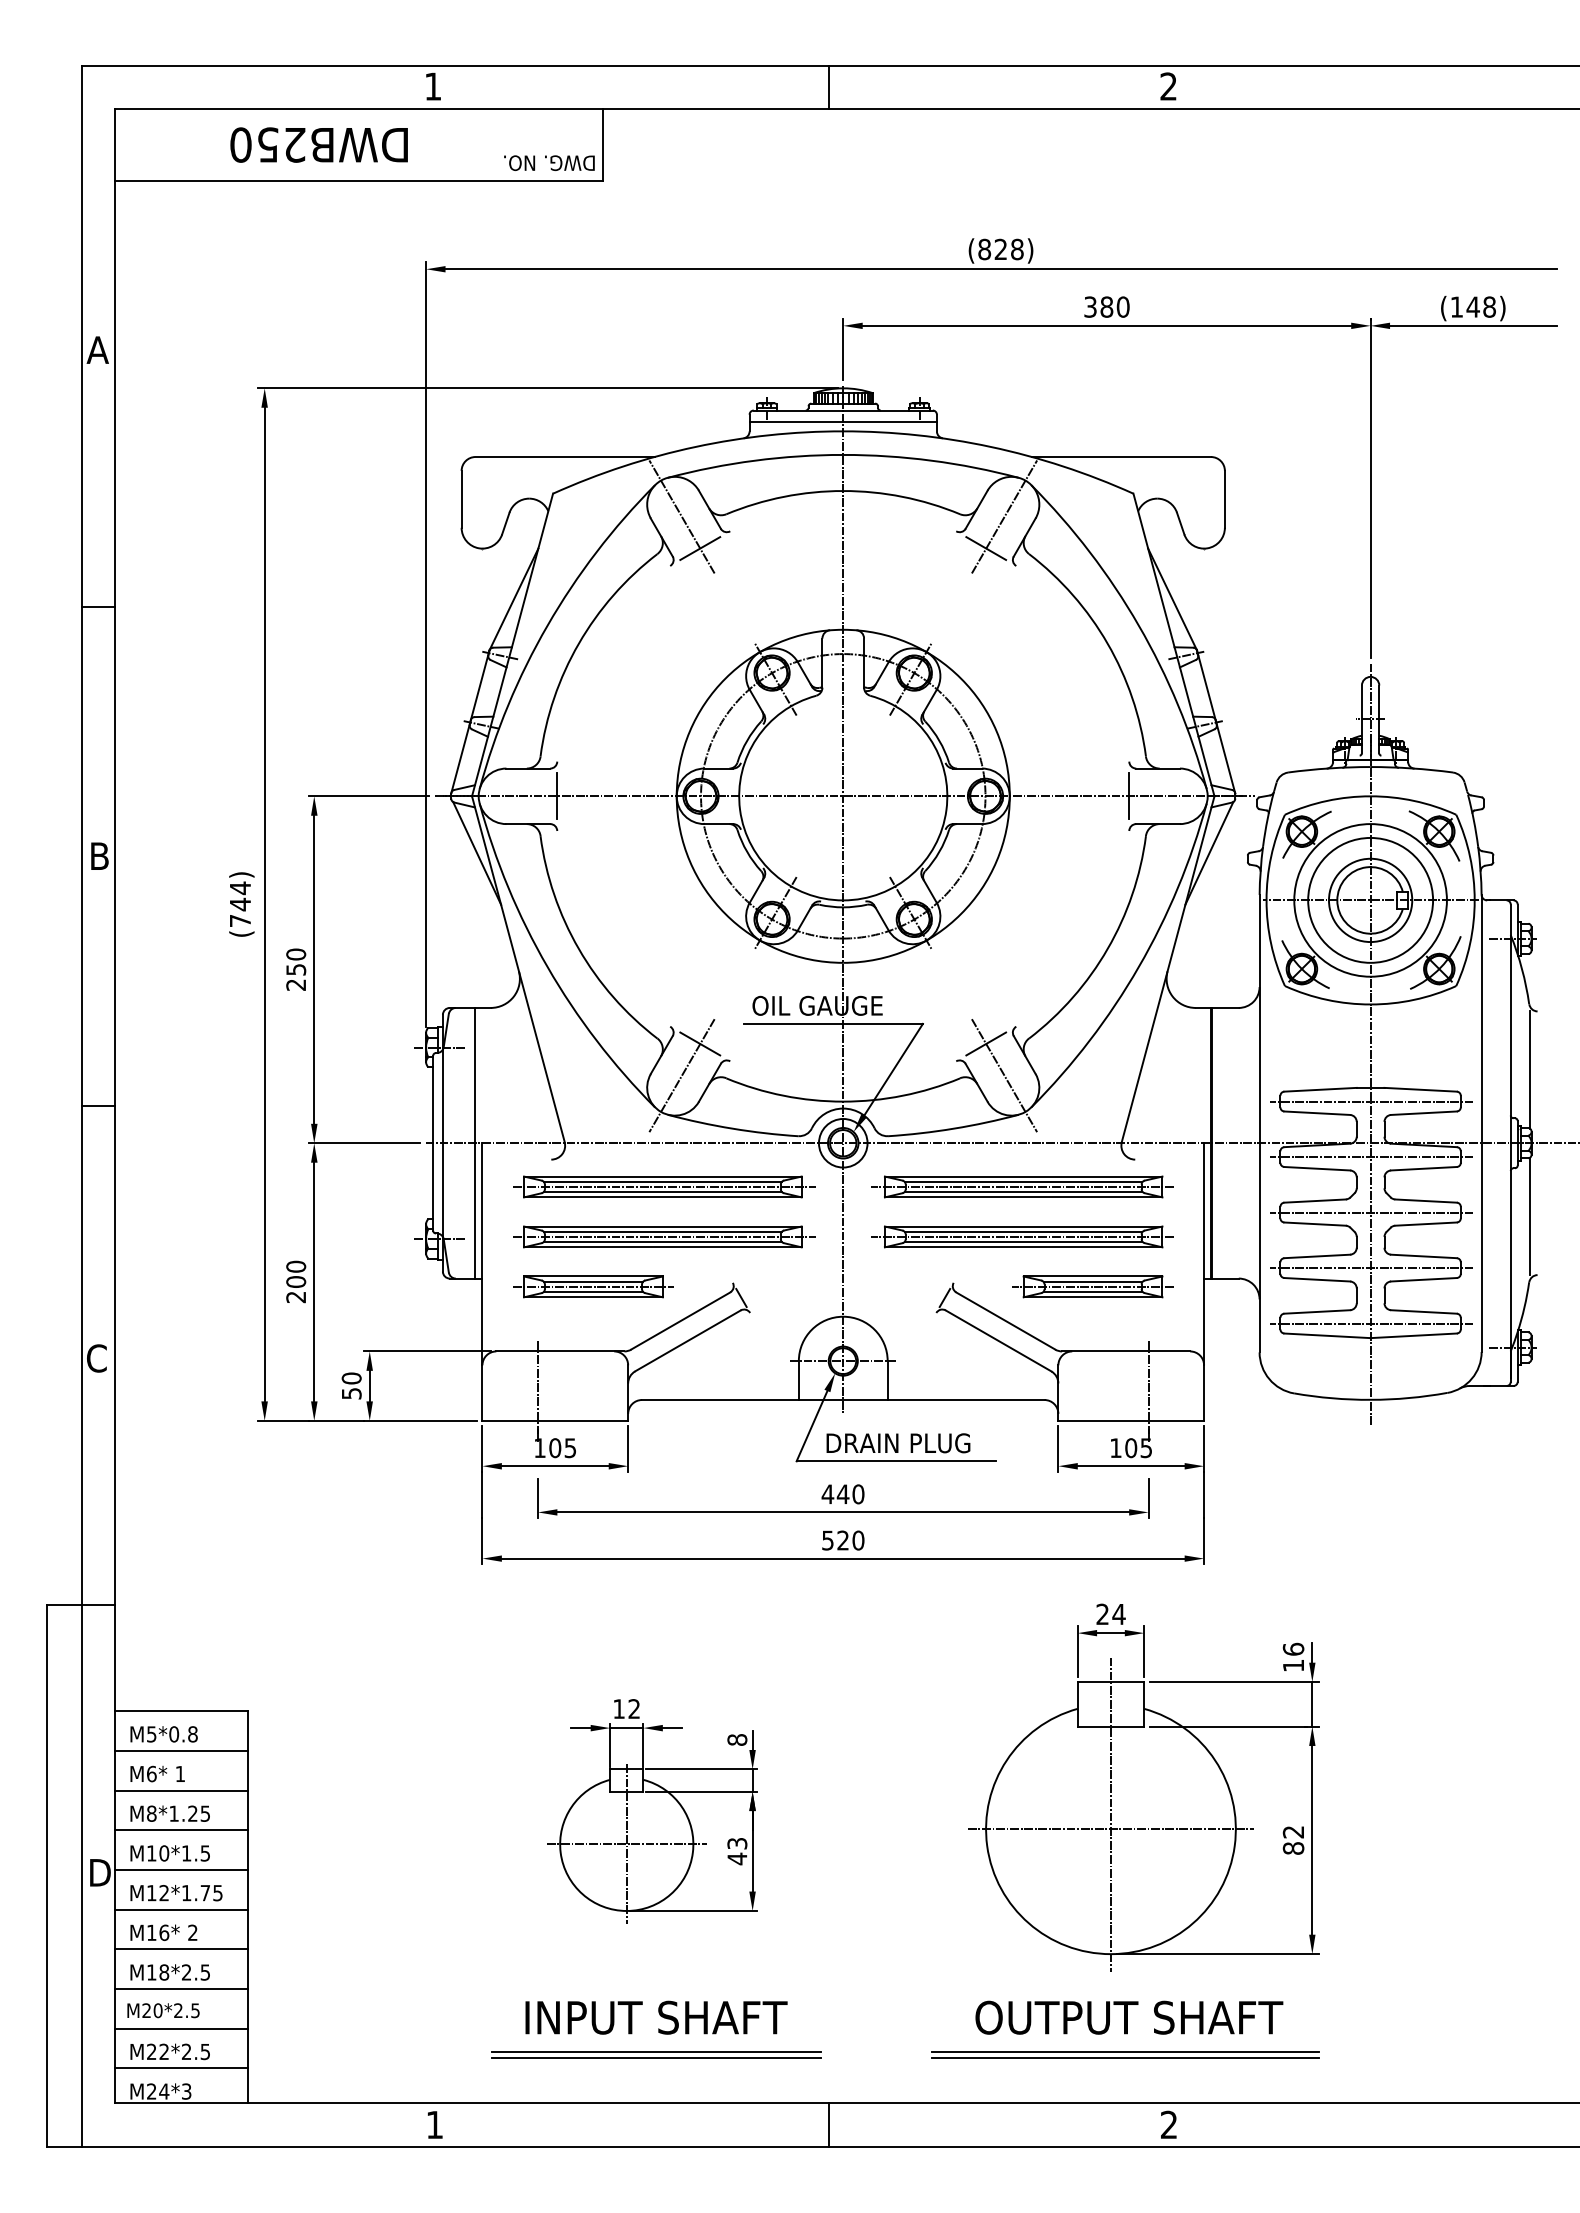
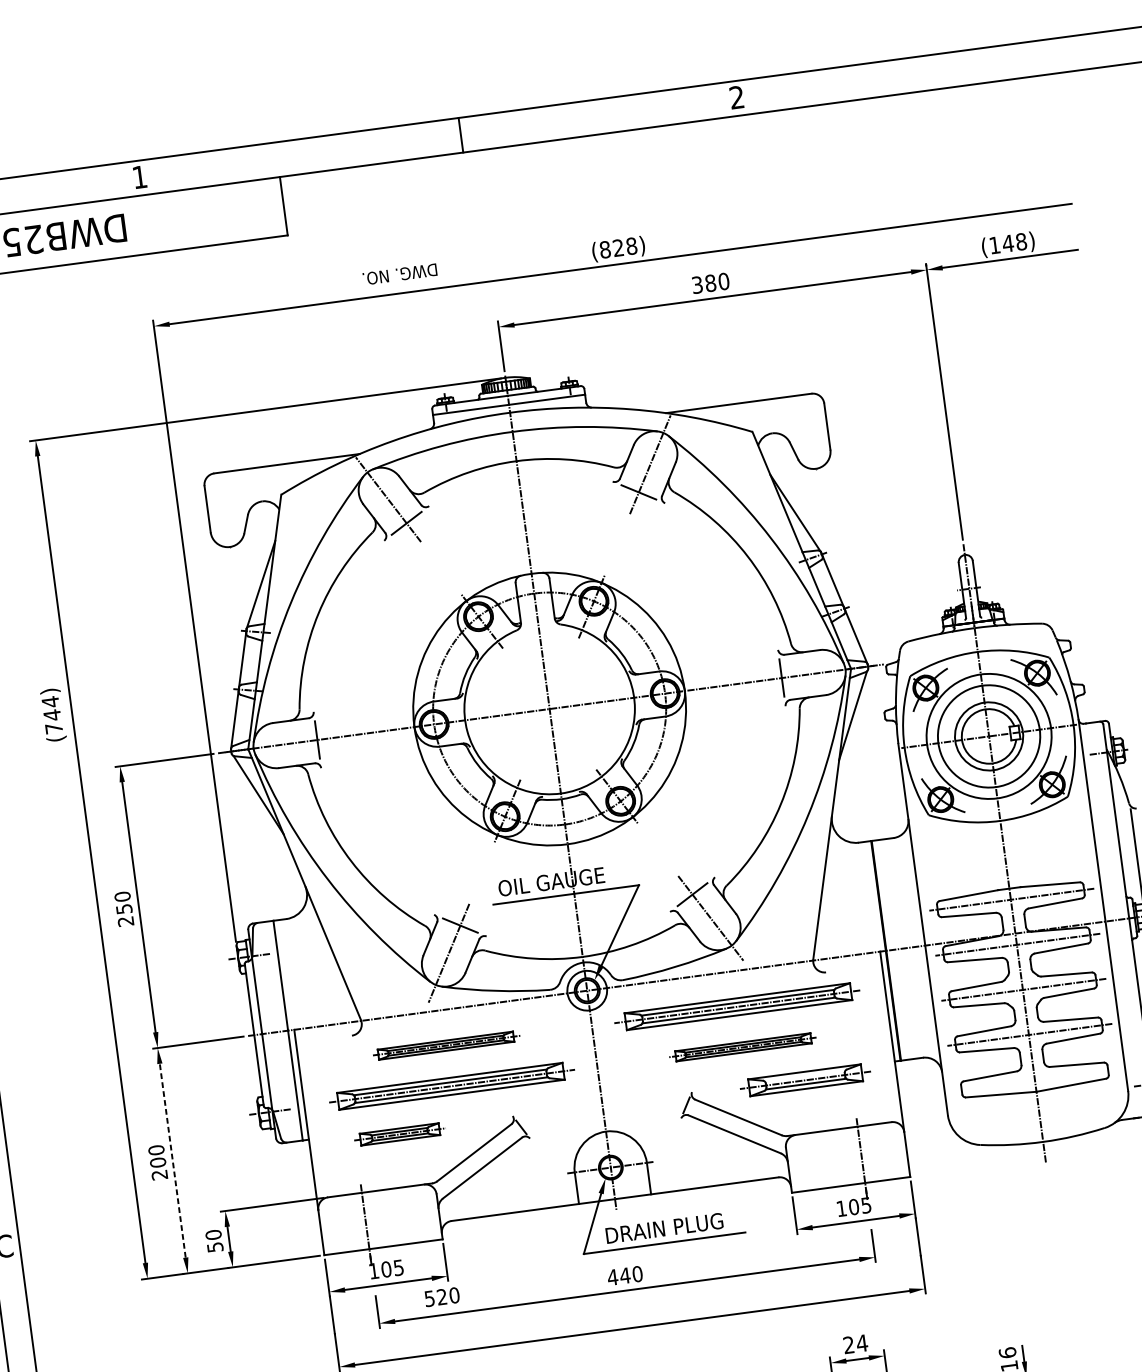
text: (549, 162) -> (400, 273), moved
text: (241, 904) -> (53, 715), moved
part: (664, 1186) -> (446, 1045), size x0.6
part: (1022, 1236) -> (742, 1047), size x0.6
line: (314, 1281) -> (172, 1160), solid -> dashed
line: (1092, 1282) -> (804, 1076), removed
part: (593, 1286) -> (399, 1134), size x0.7
line: (1371, 1323) -> (1035, 1079), removed
text: (843, 1540) -> (442, 1297), moved

